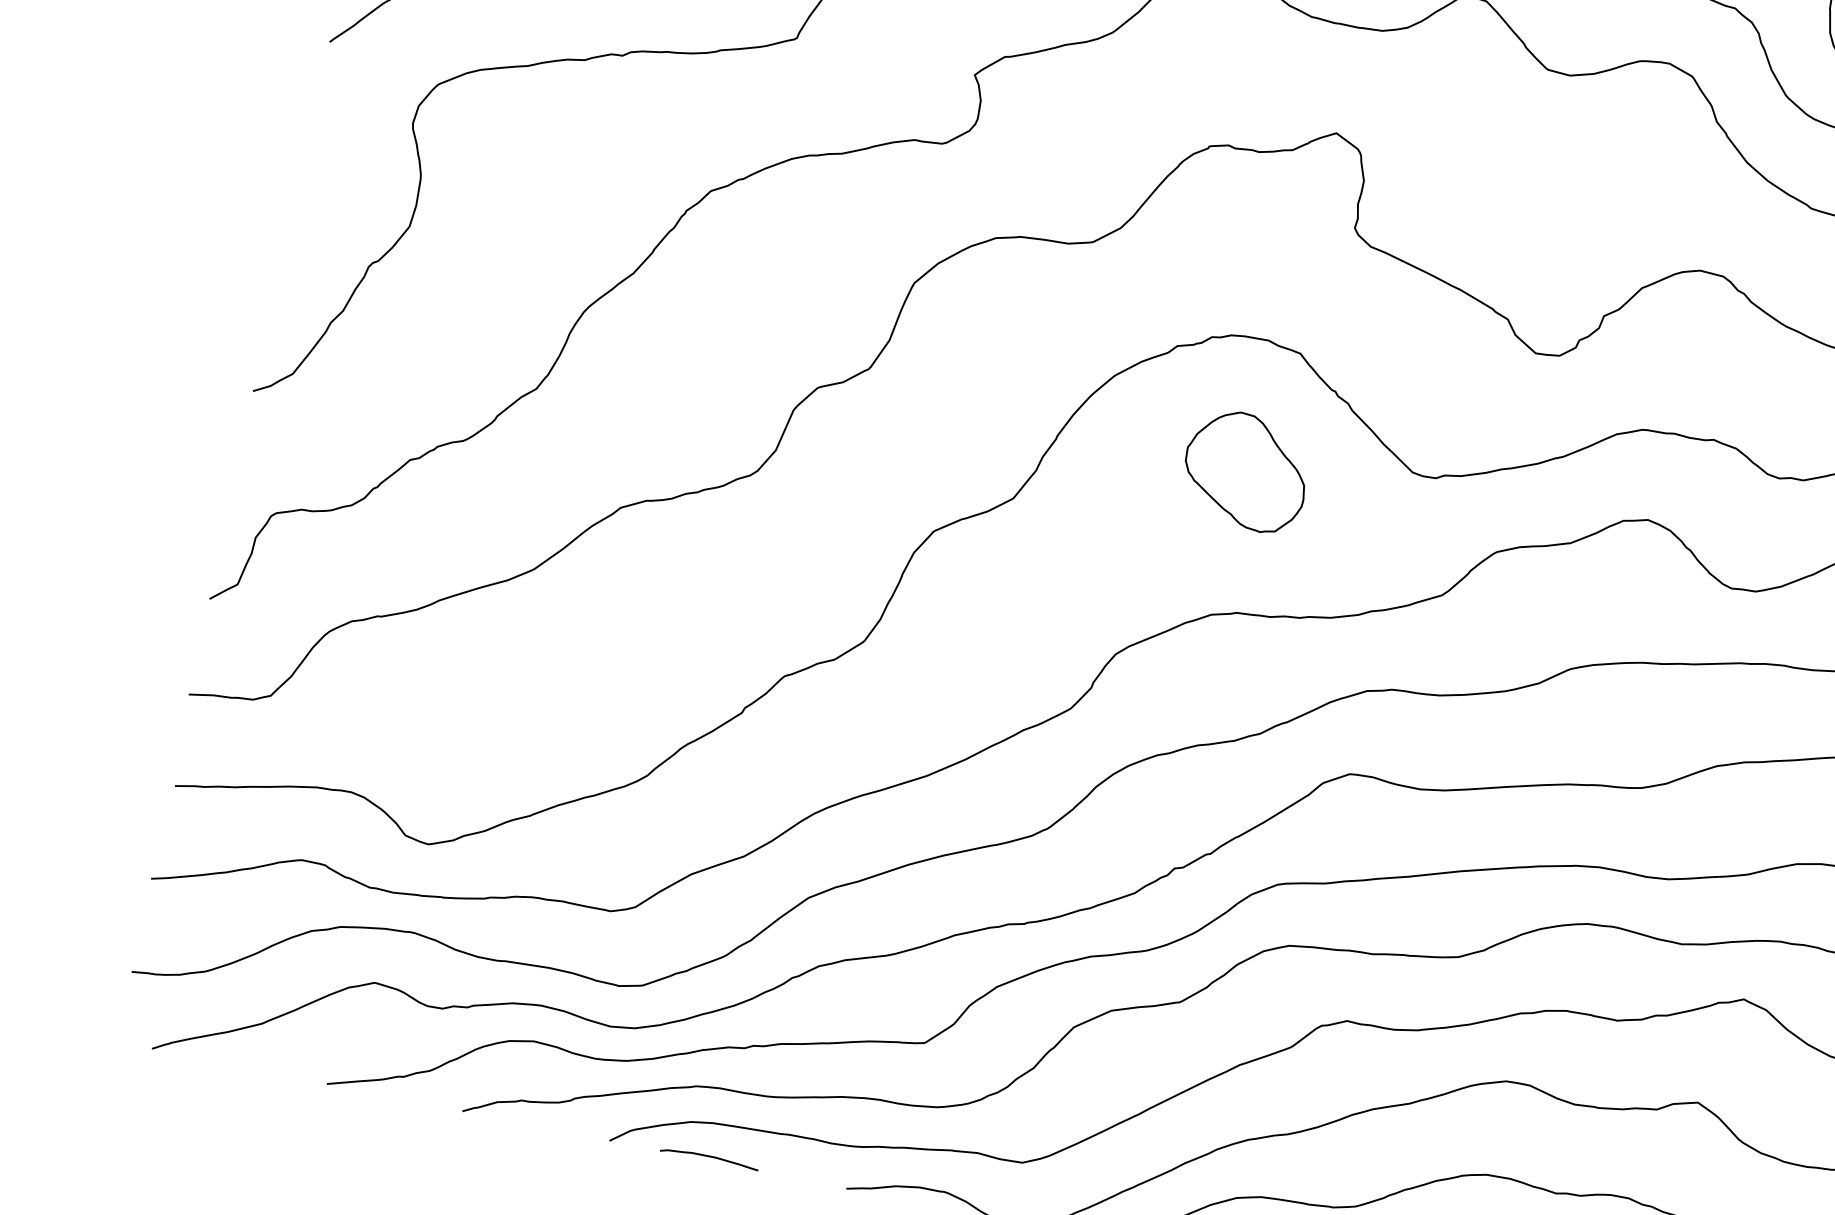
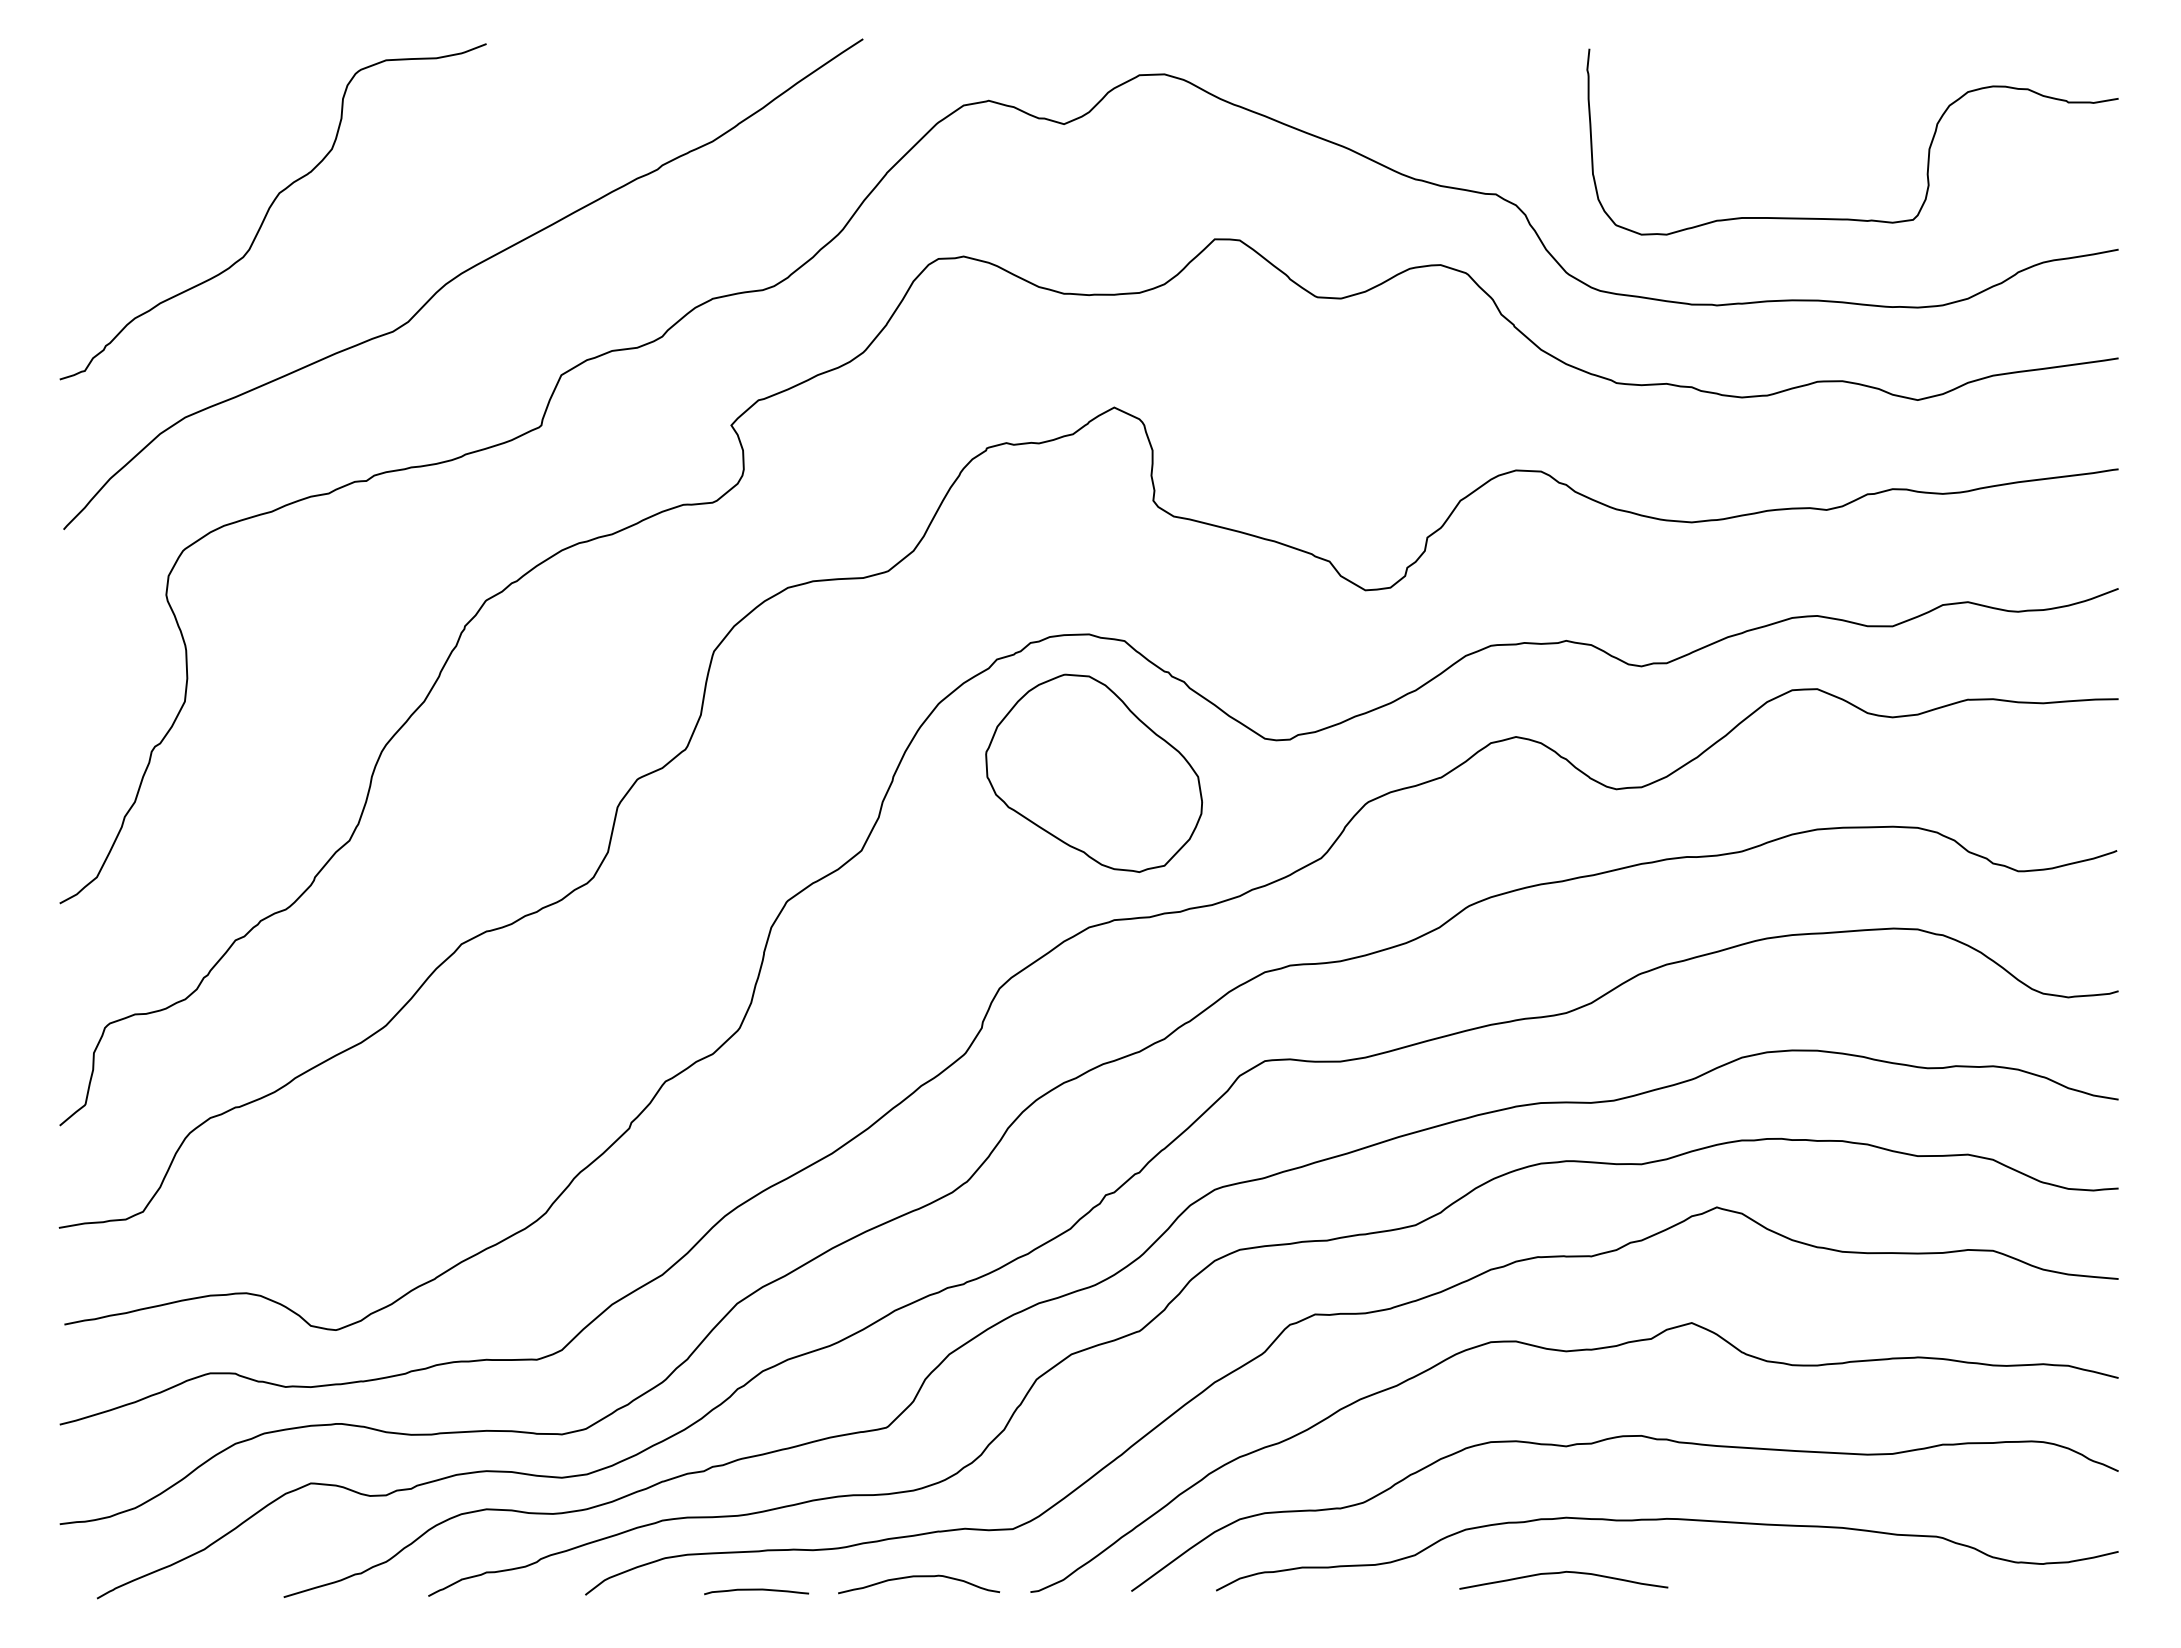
part: (1245, 470) -> (1093, 772), size x1.67
curve: (709, 1157) -> (756, 1590), moved

